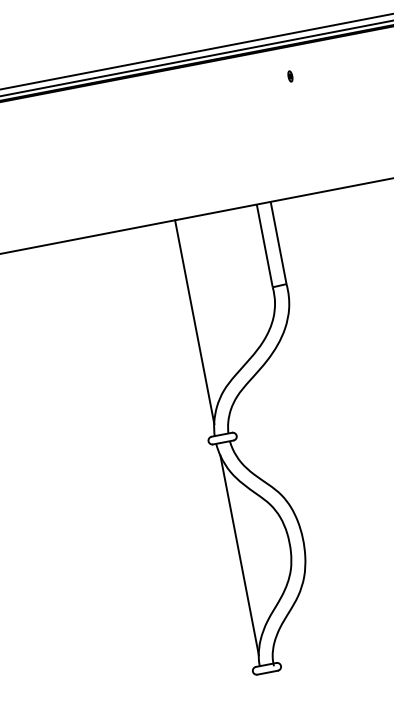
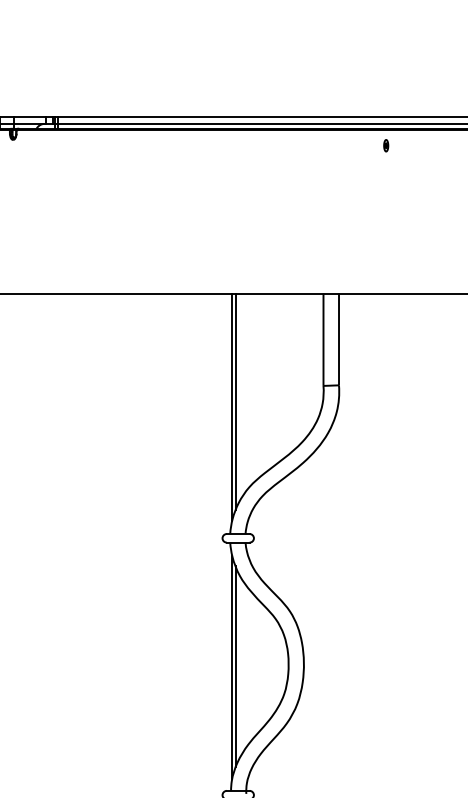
part: (290, 76) -> (386, 145), moved
line: (197, 316) -> (236, 401), added
line: (243, 553) -> (236, 666), added

